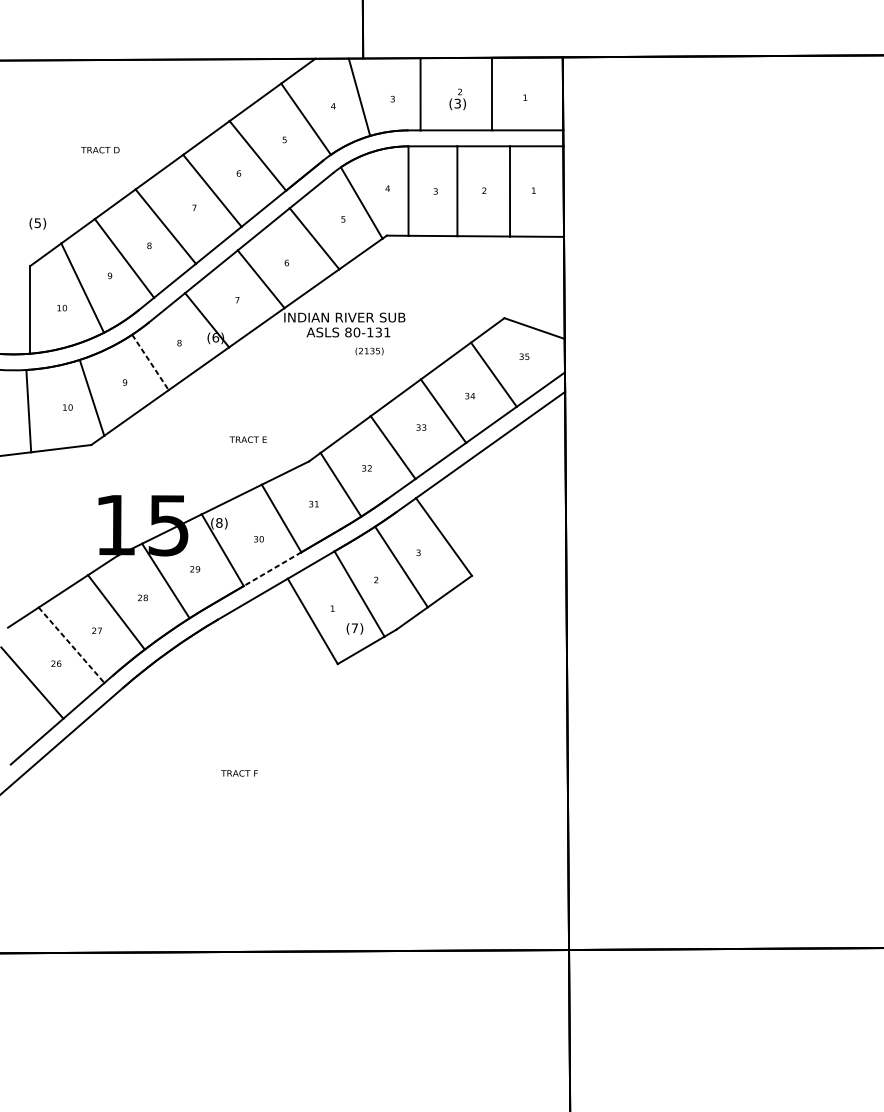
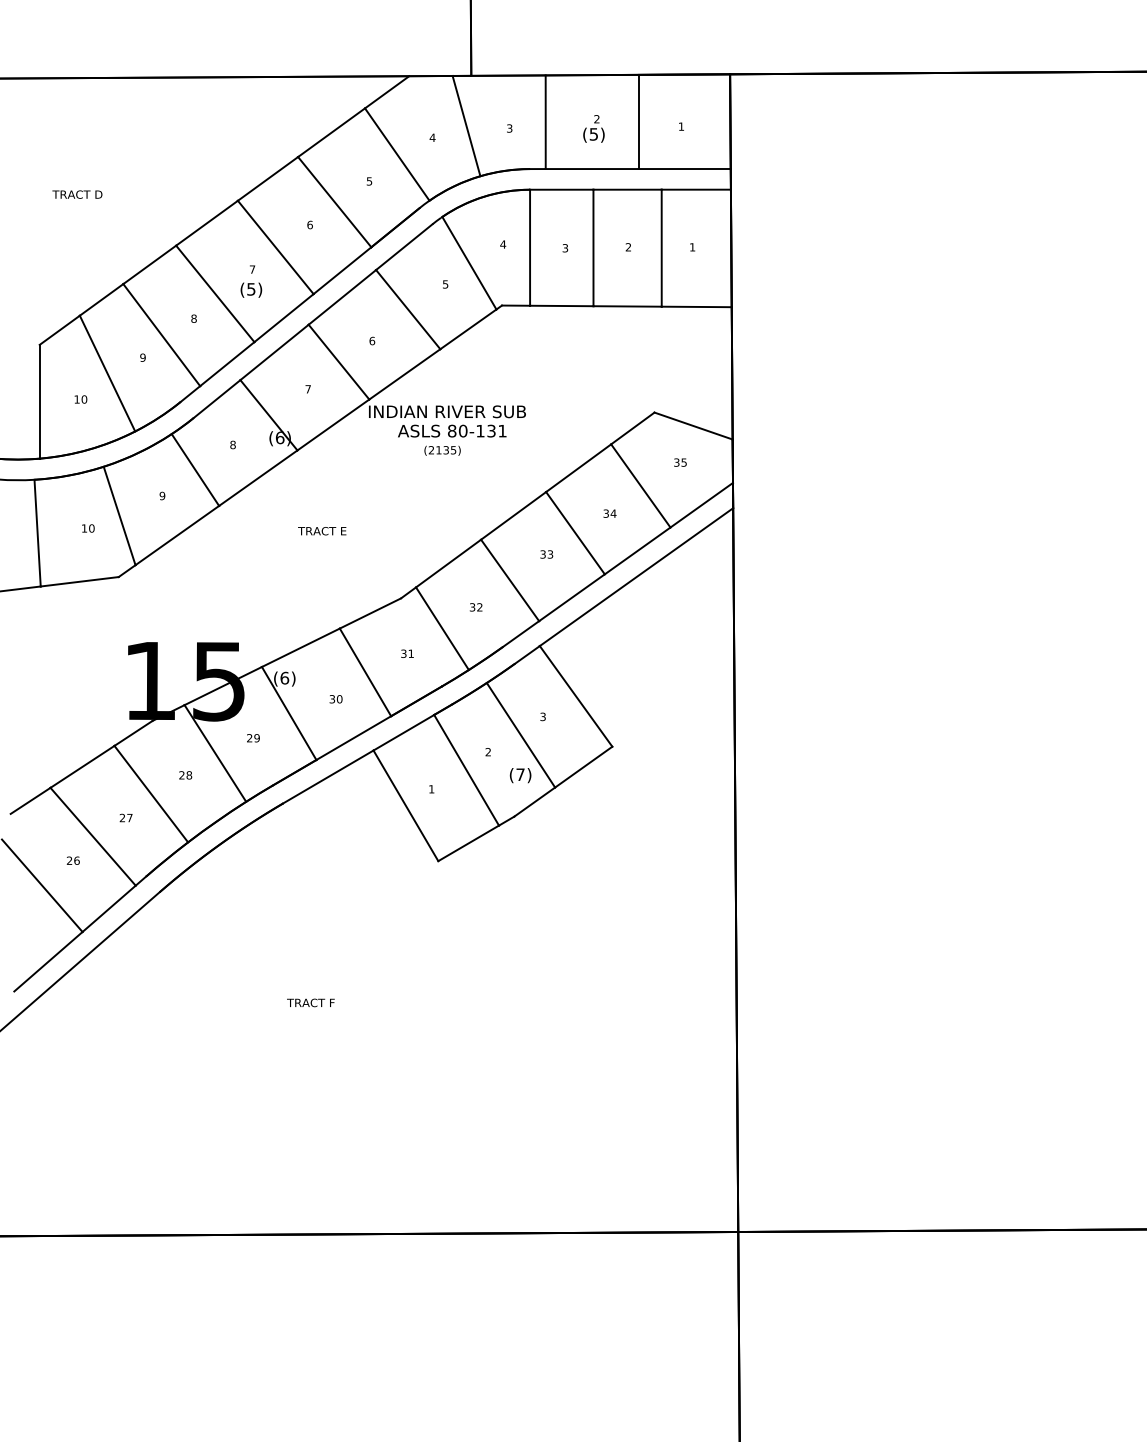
text: (457, 102) -> (593, 133), (3) -> (5)
text: (100, 150) -> (77, 194), moved
text: (37, 223) -> (251, 289), moved
text: (369, 351) -> (442, 450), moved
line: (150, 362) -> (195, 470), dashed -> solid
text: (248, 439) -> (322, 531), moved
text: (219, 522) -> (284, 677), (8) -> (6)
line: (272, 569) -> (353, 738), dashed -> solid
text: (354, 628) -> (520, 775), moved
line: (71, 645) -> (93, 836), dashed -> solid

